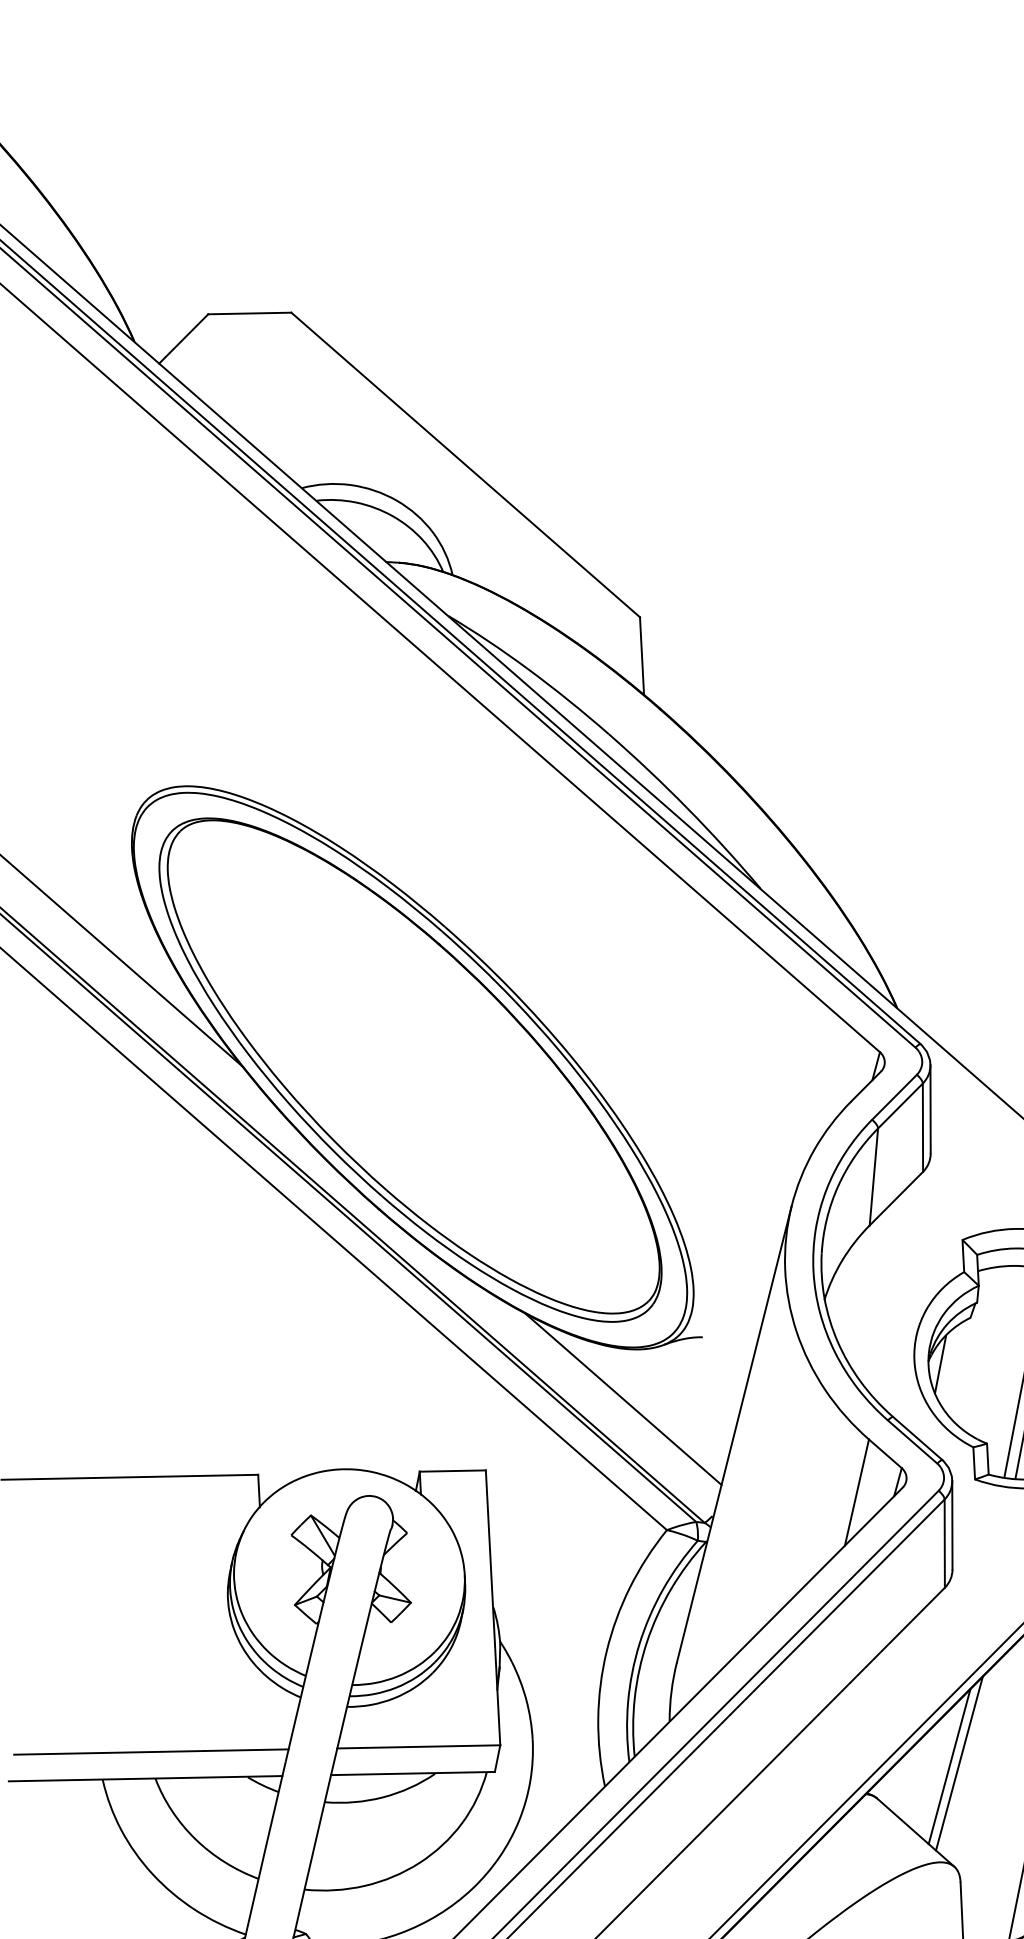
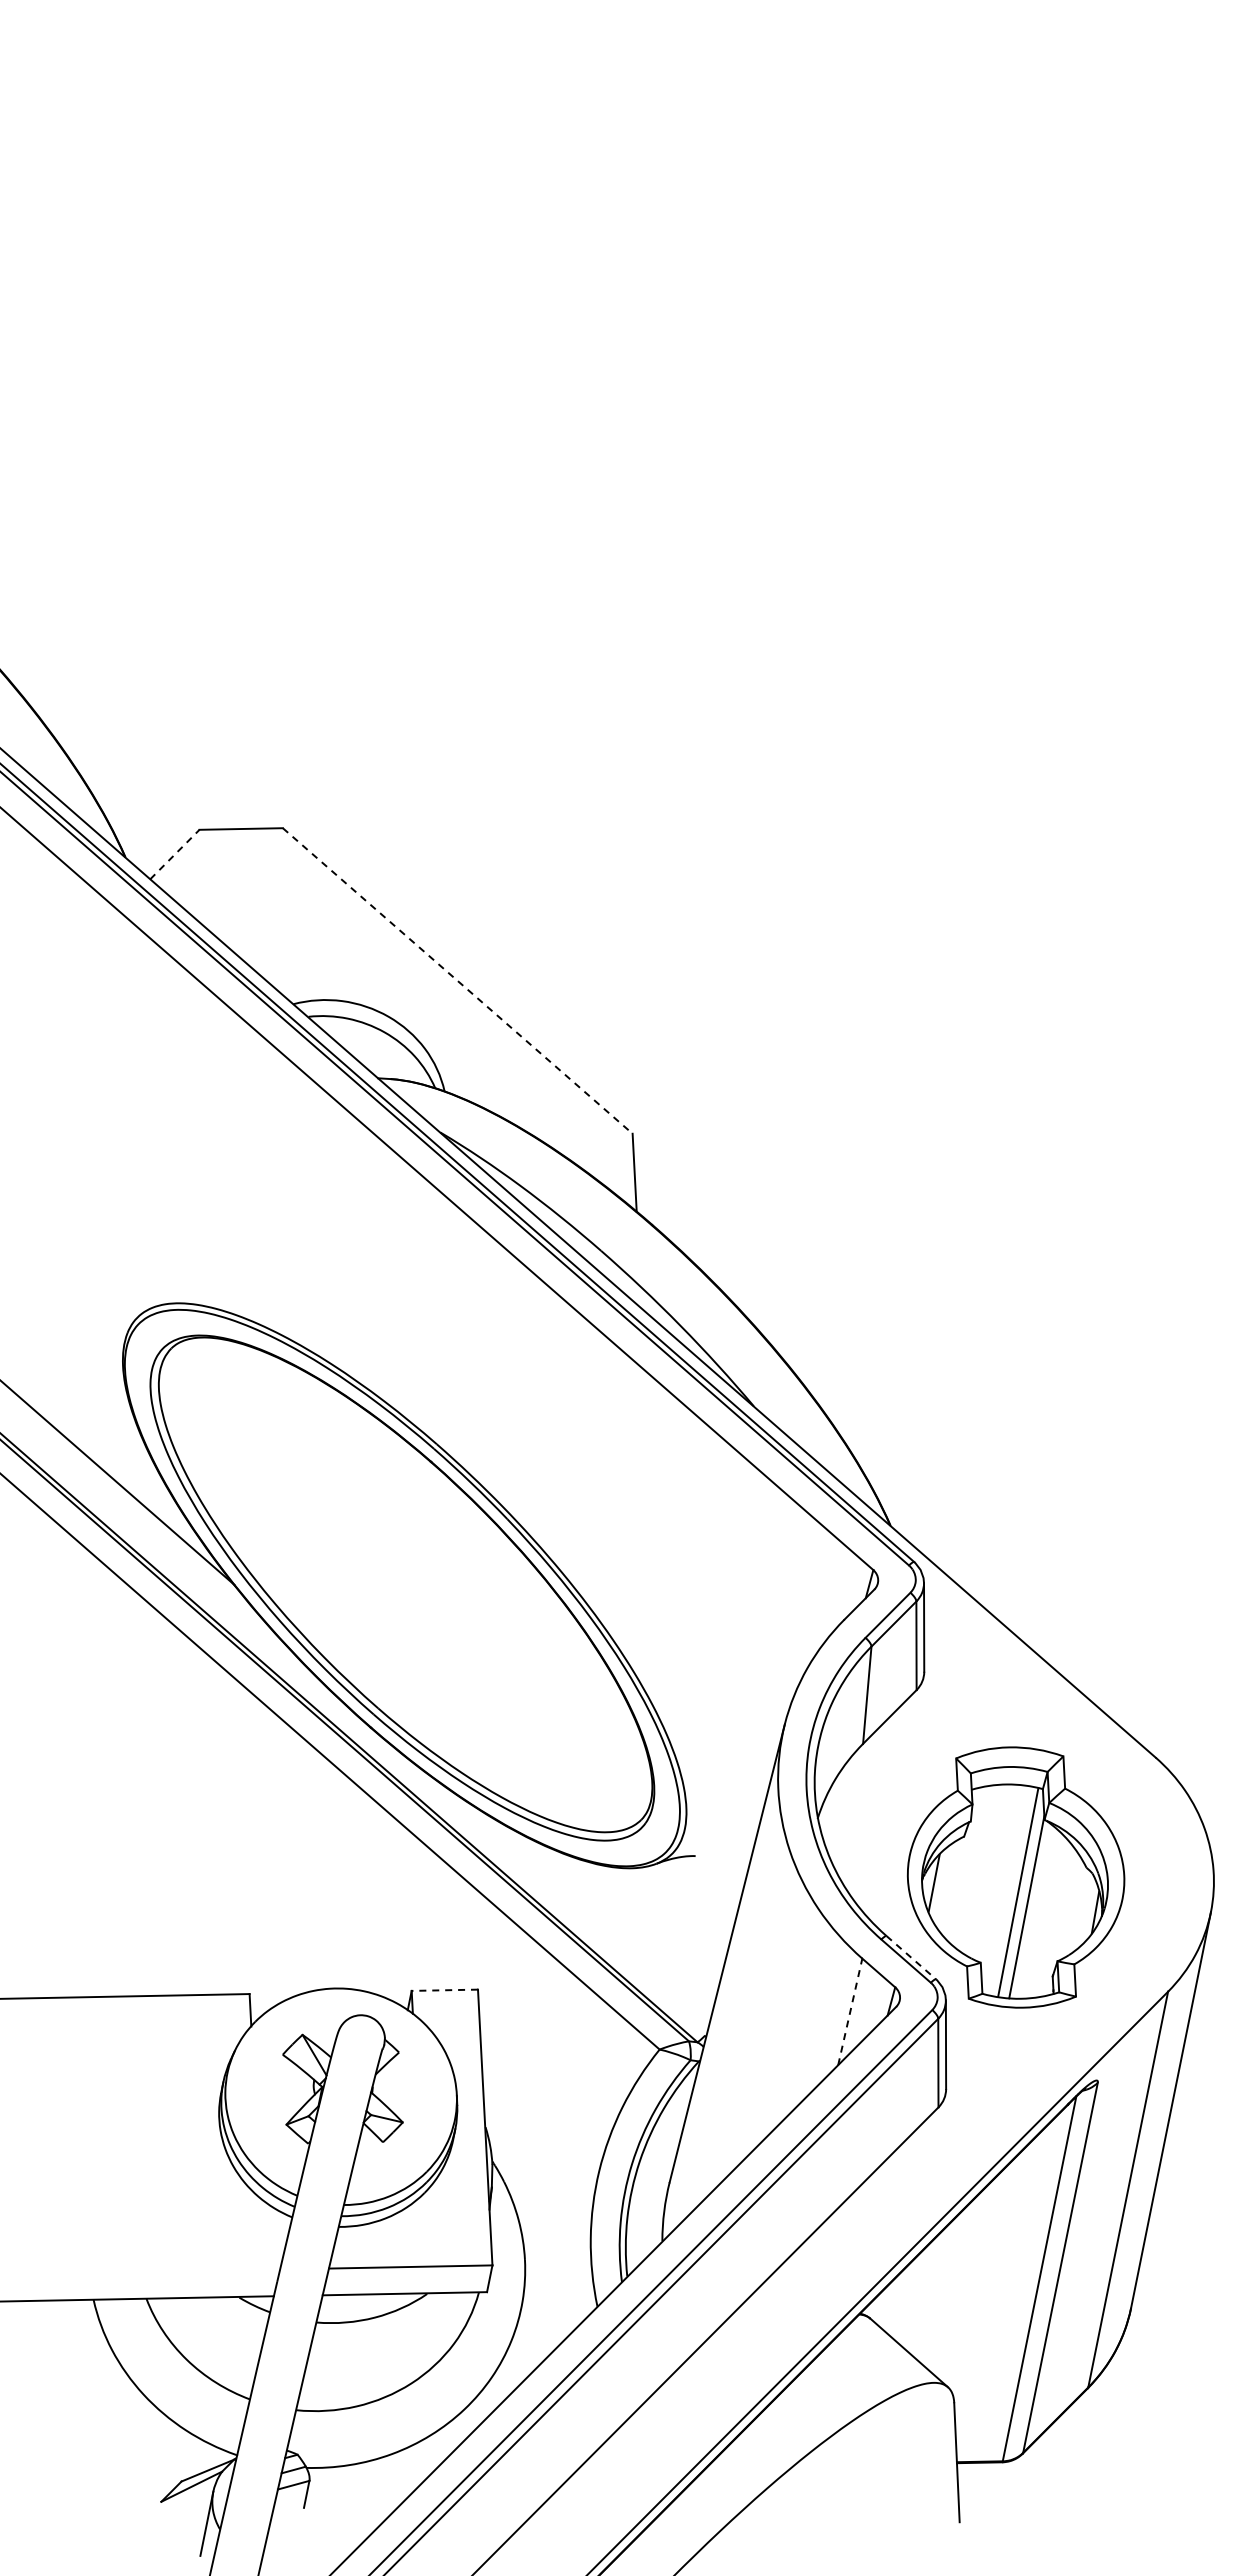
line: (183, 338) -> (174, 854), solid -> dashed
line: (466, 465) -> (458, 981), solid -> dashed
line: (622, 1399) -> (615, 1918), removed
line: (917, 1438) -> (911, 1957), solid -> dashed
line: (452, 1471) -> (444, 1990), solid -> dashed
line: (857, 1492) -> (850, 2011), solid -> dashed
line: (151, 1751) -> (142, 2271), removed
line: (958, 1763) -> (952, 2283), removed
line: (949, 1766) -> (943, 2286), removed

